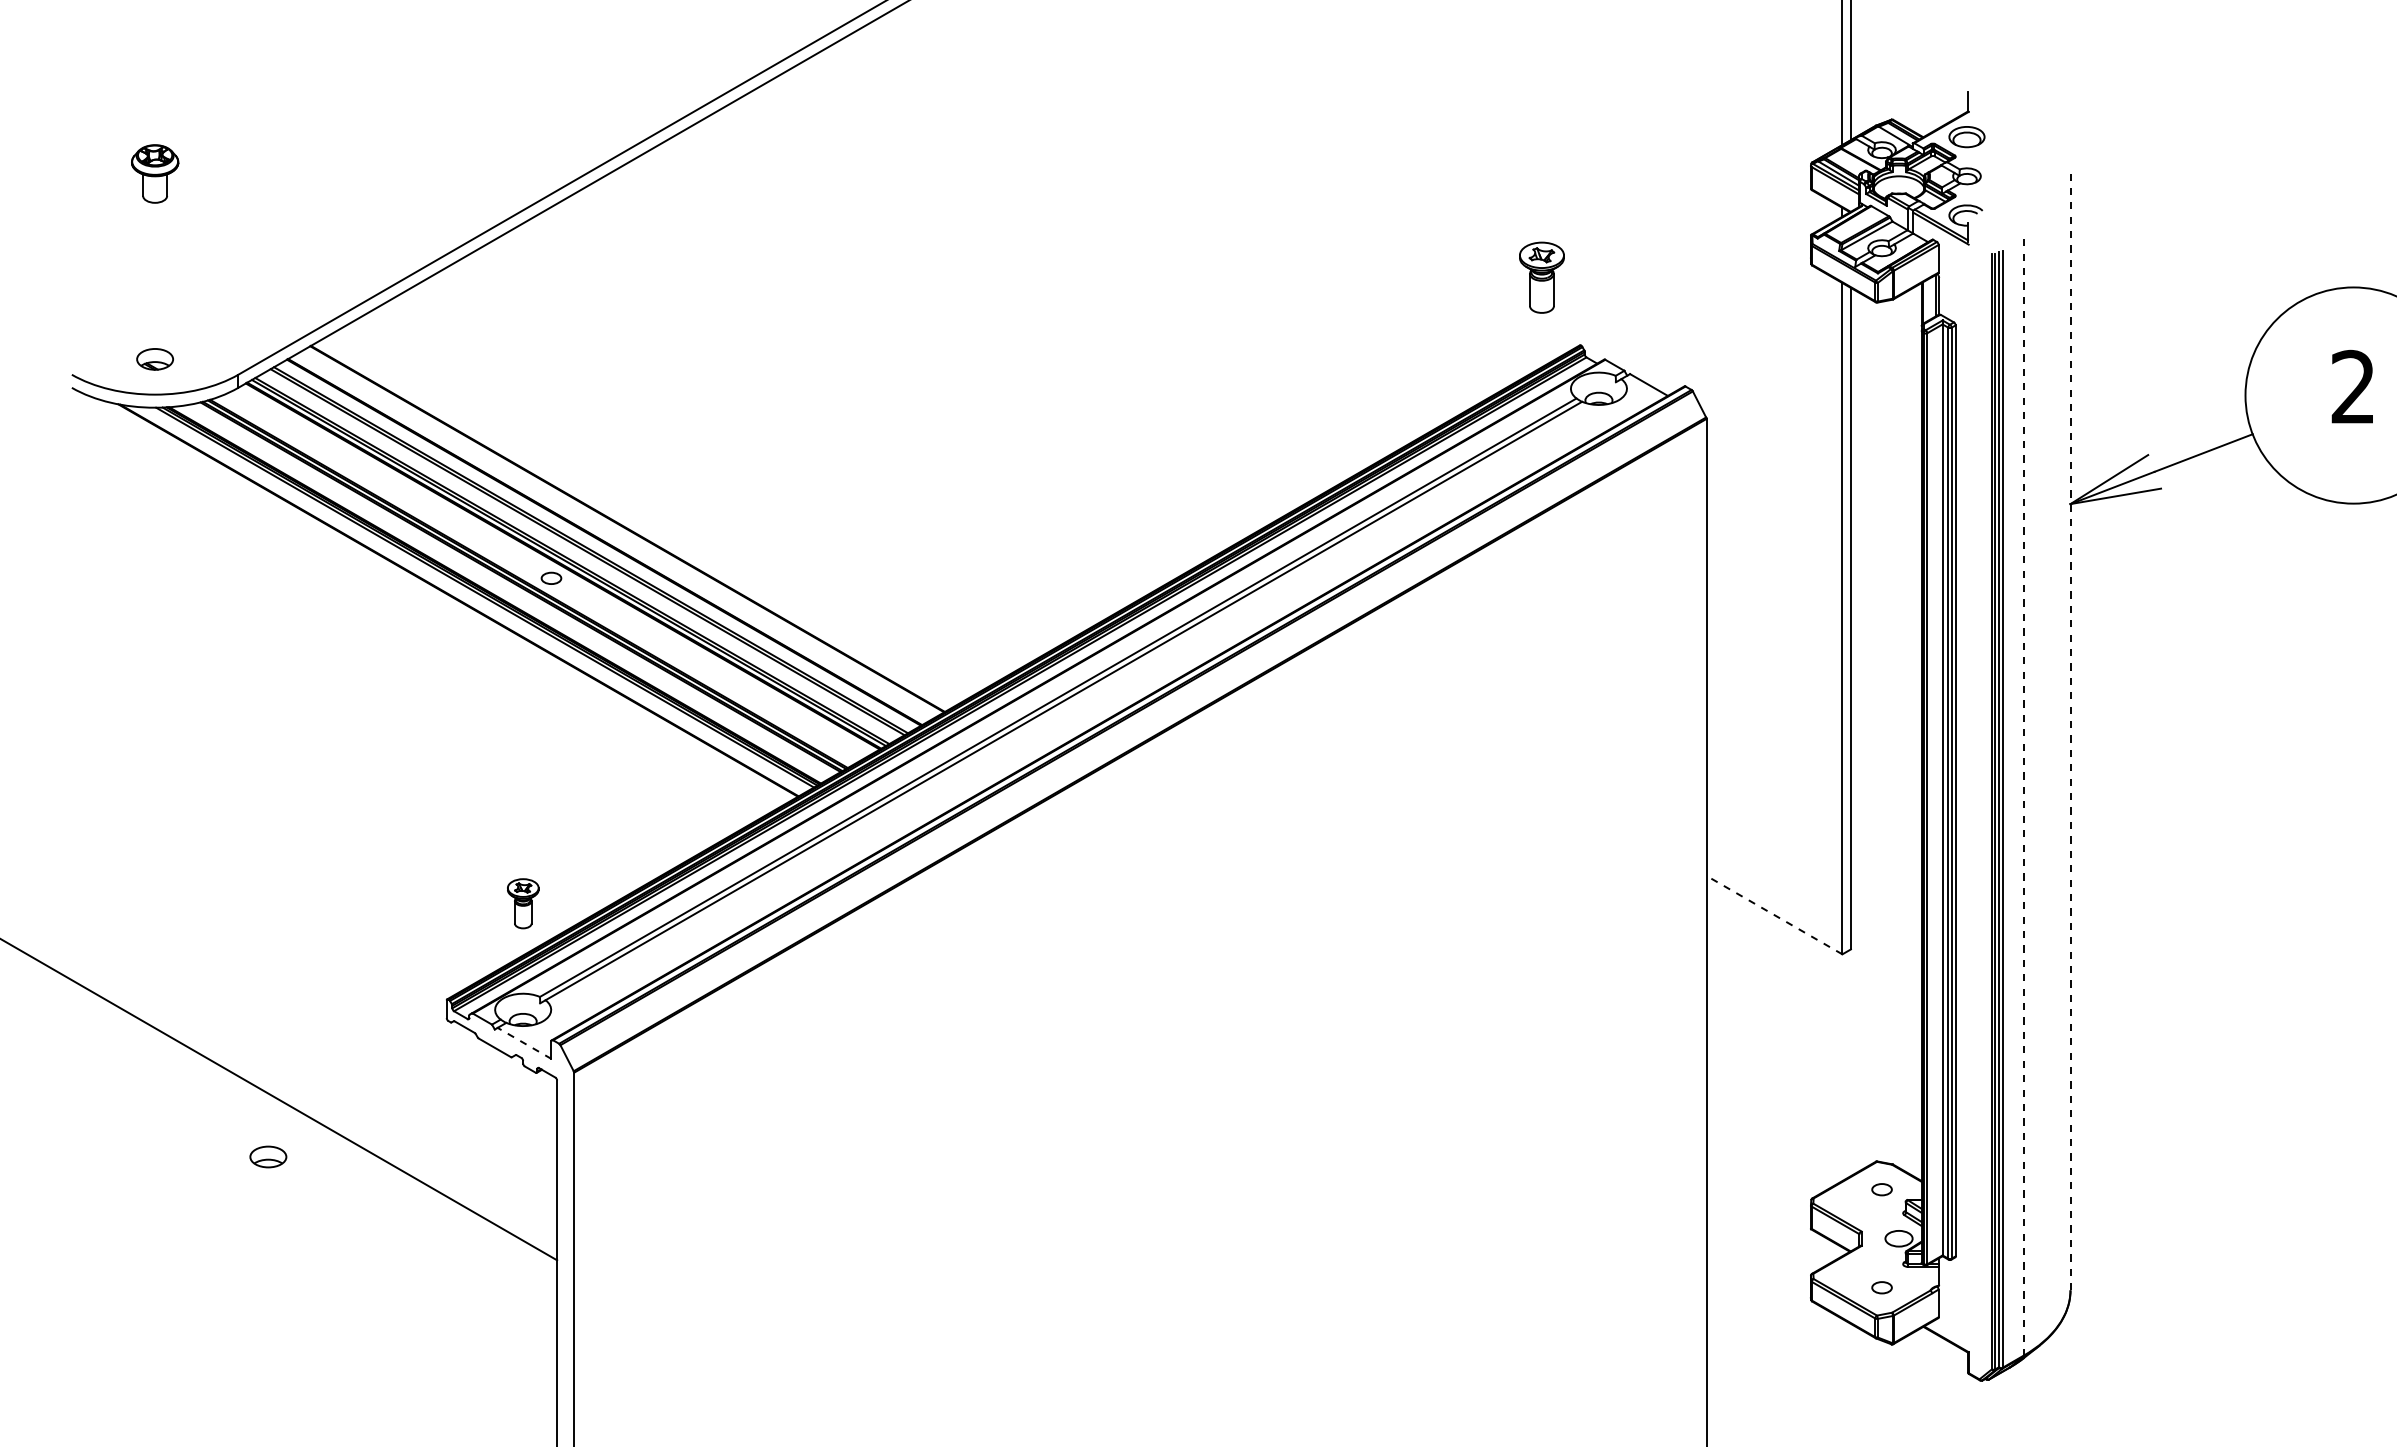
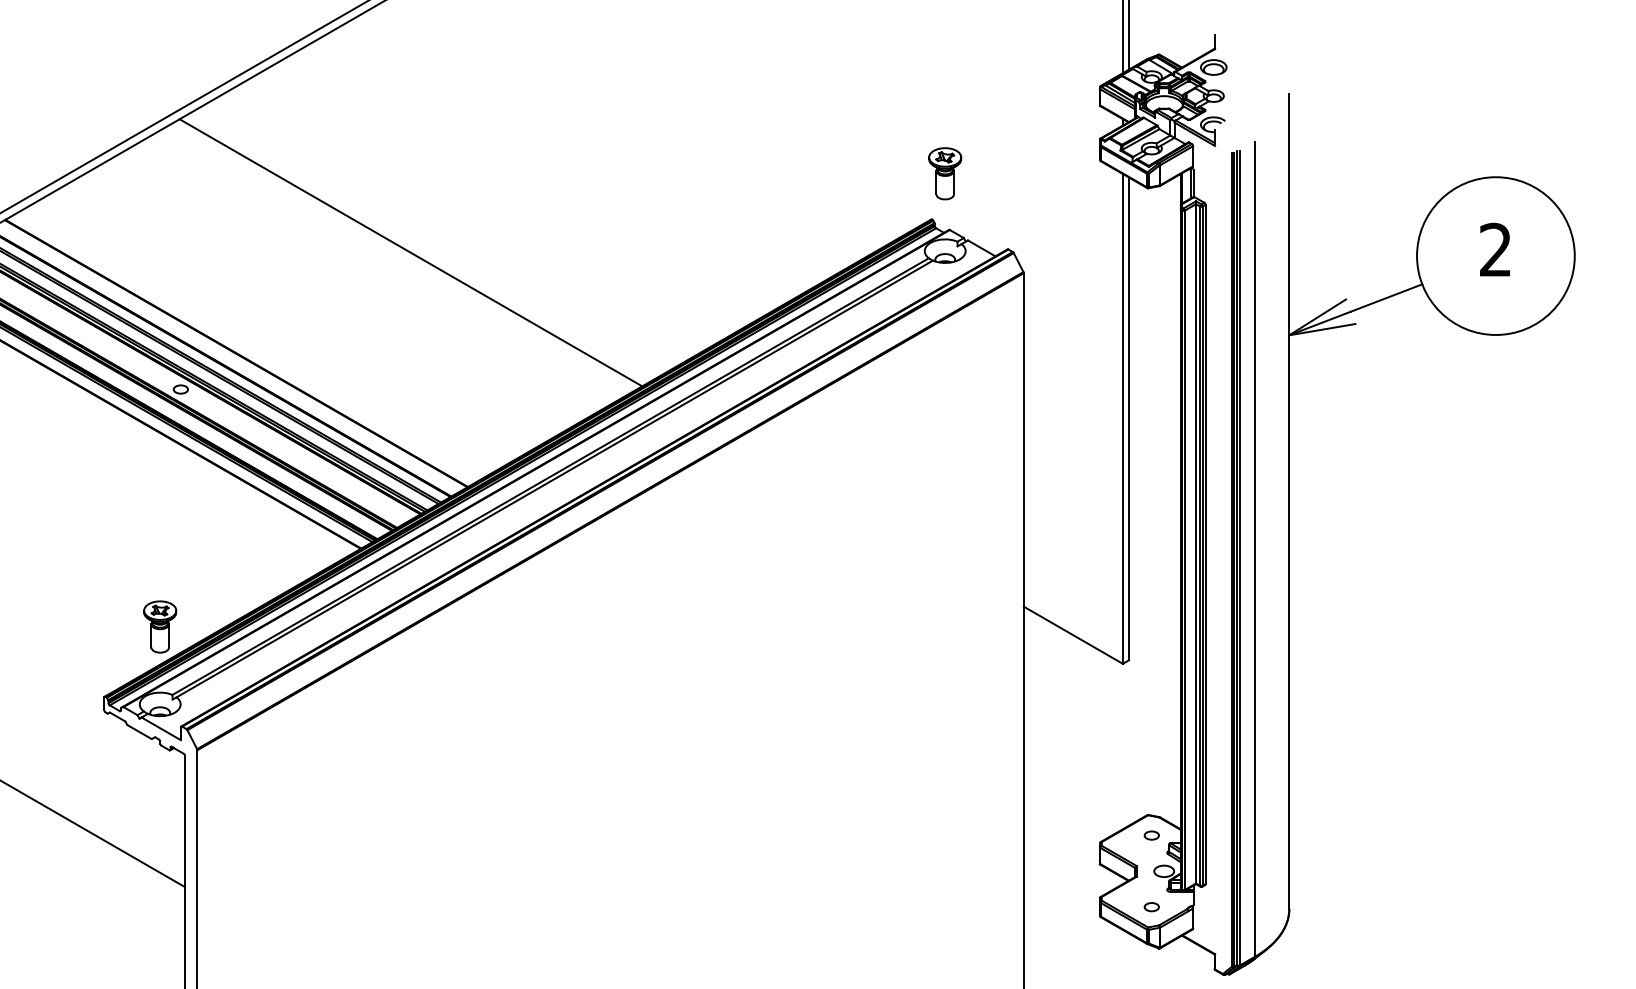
part: (1541, 277) -> (944, 173), moved
line: (866, 391) -> (410, 253), added
line: (2070, 731) -> (1289, 501), dashed -> solid
line: (2023, 797) -> (1255, 549), dashed -> solid
part: (523, 903) -> (160, 626), size x1.43
line: (1774, 914) -> (1073, 634), dashed -> solid
line: (524, 1043) -> (161, 728), dashed -> solid

